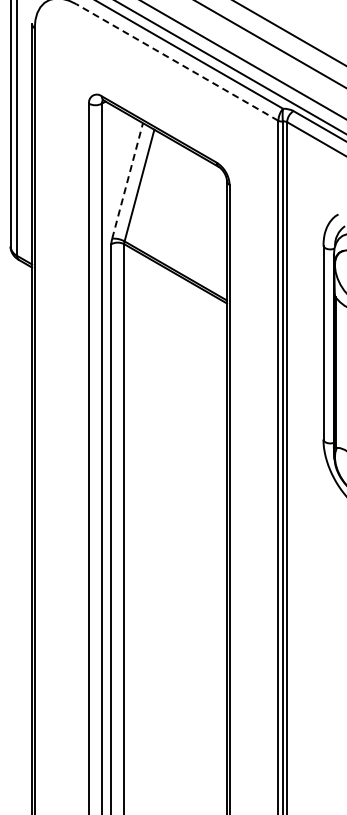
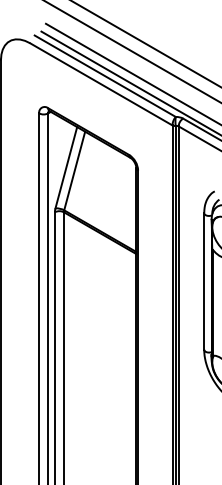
line: (177, 62) -> (101, 84), dashed -> solid
line: (127, 180) -> (66, 167), dashed -> solid

